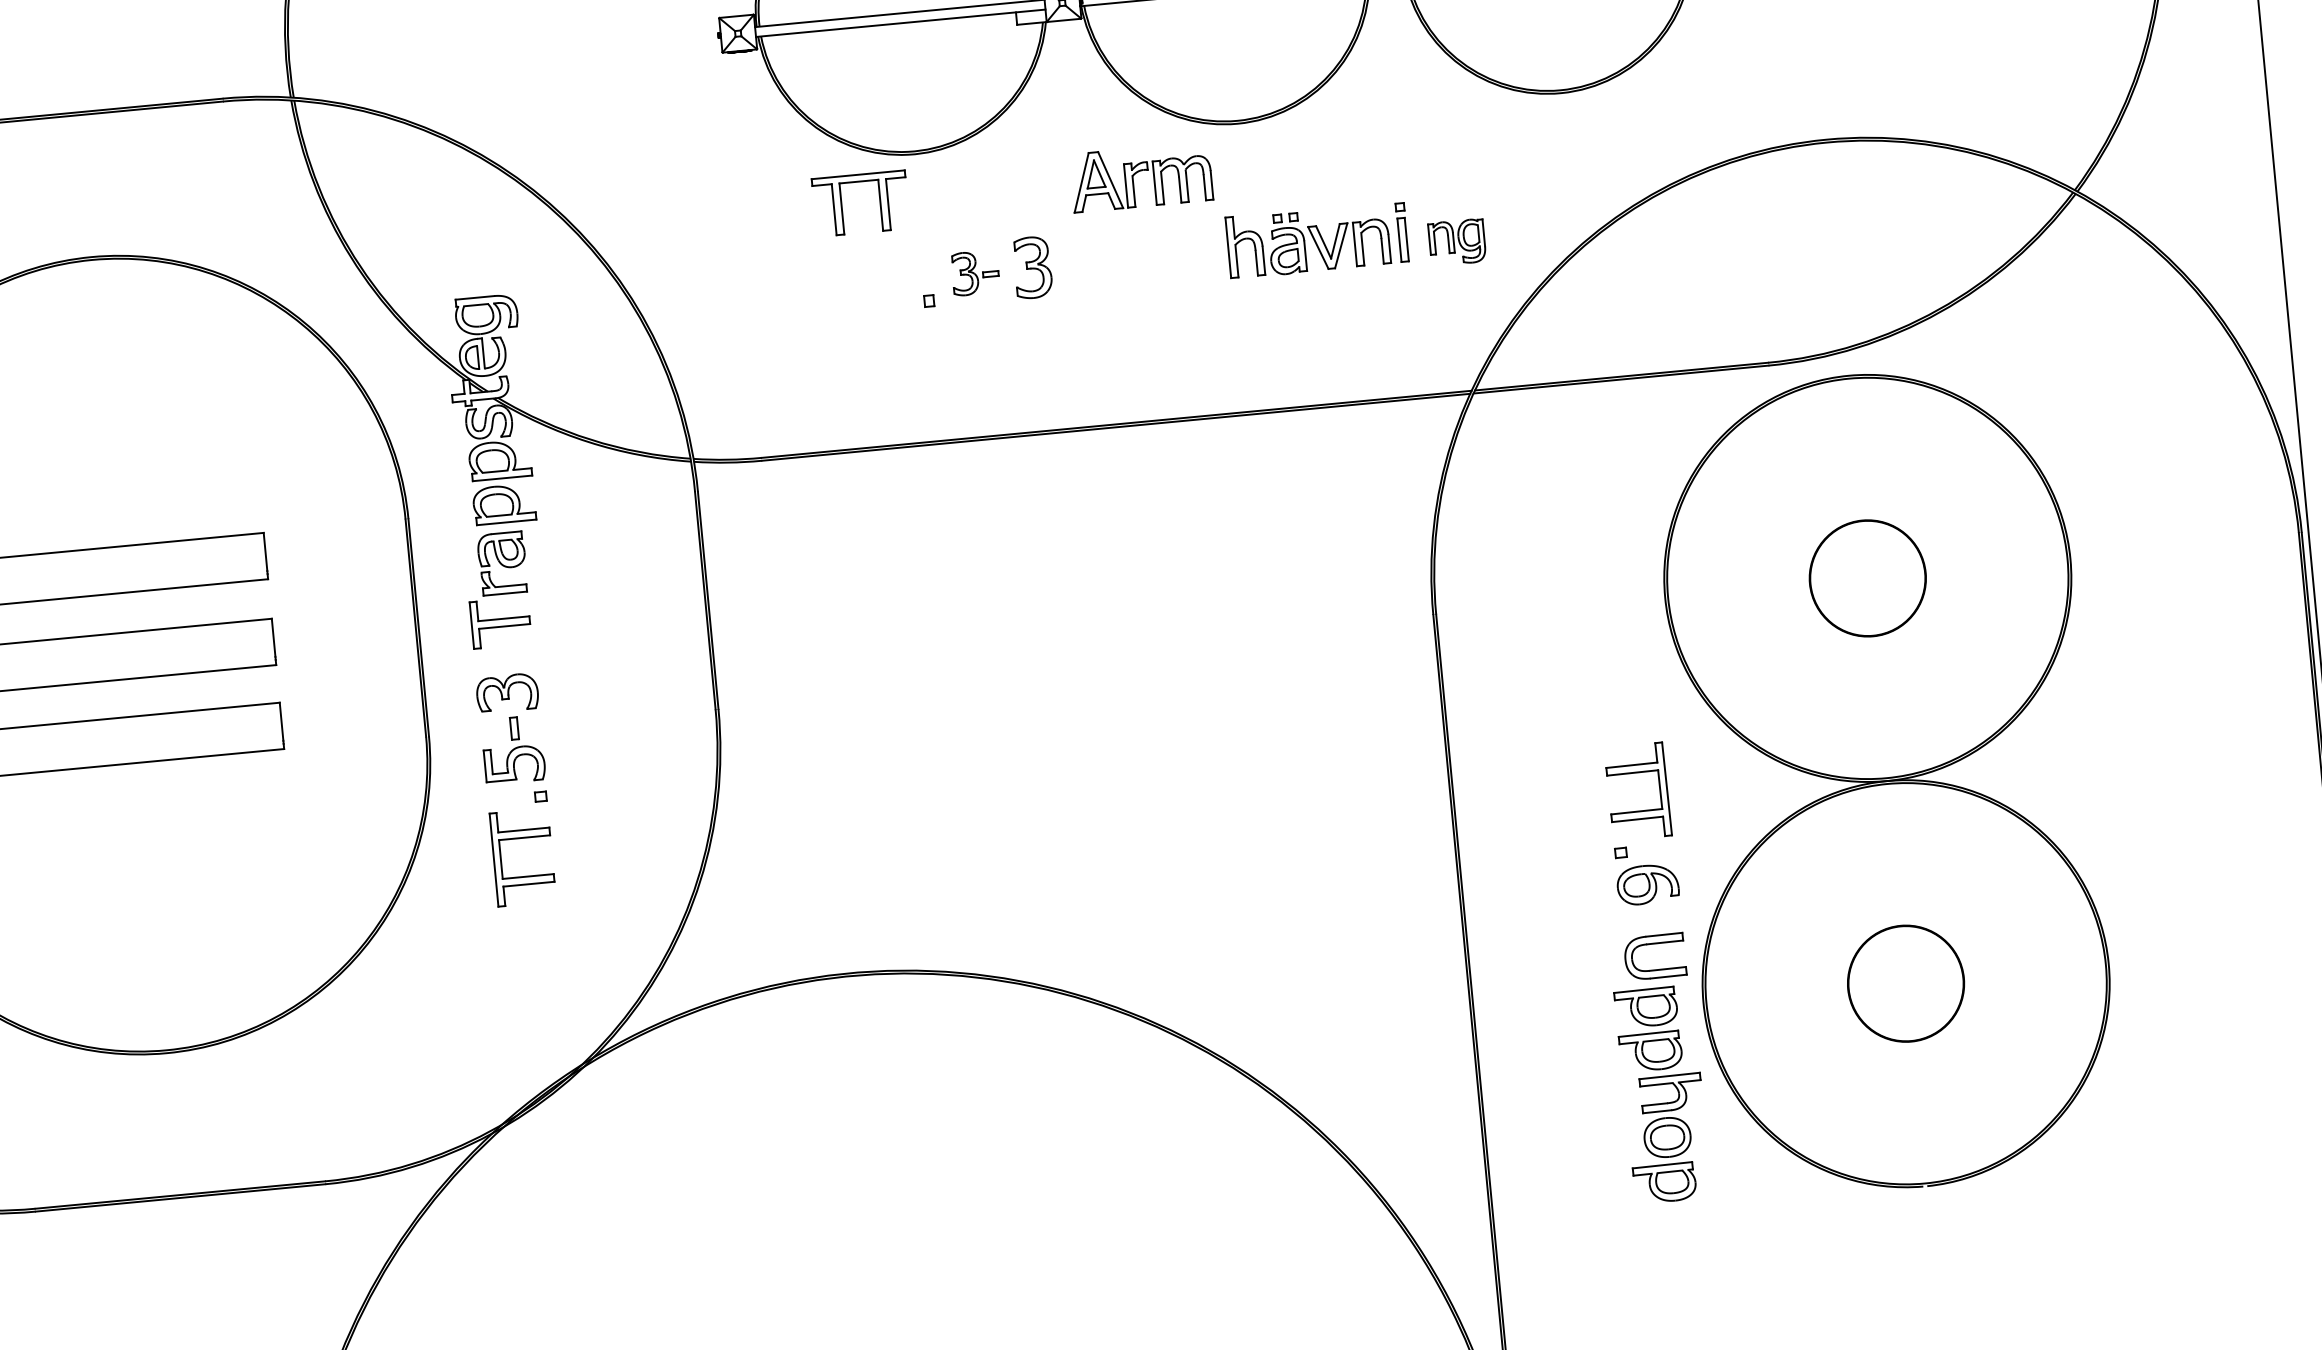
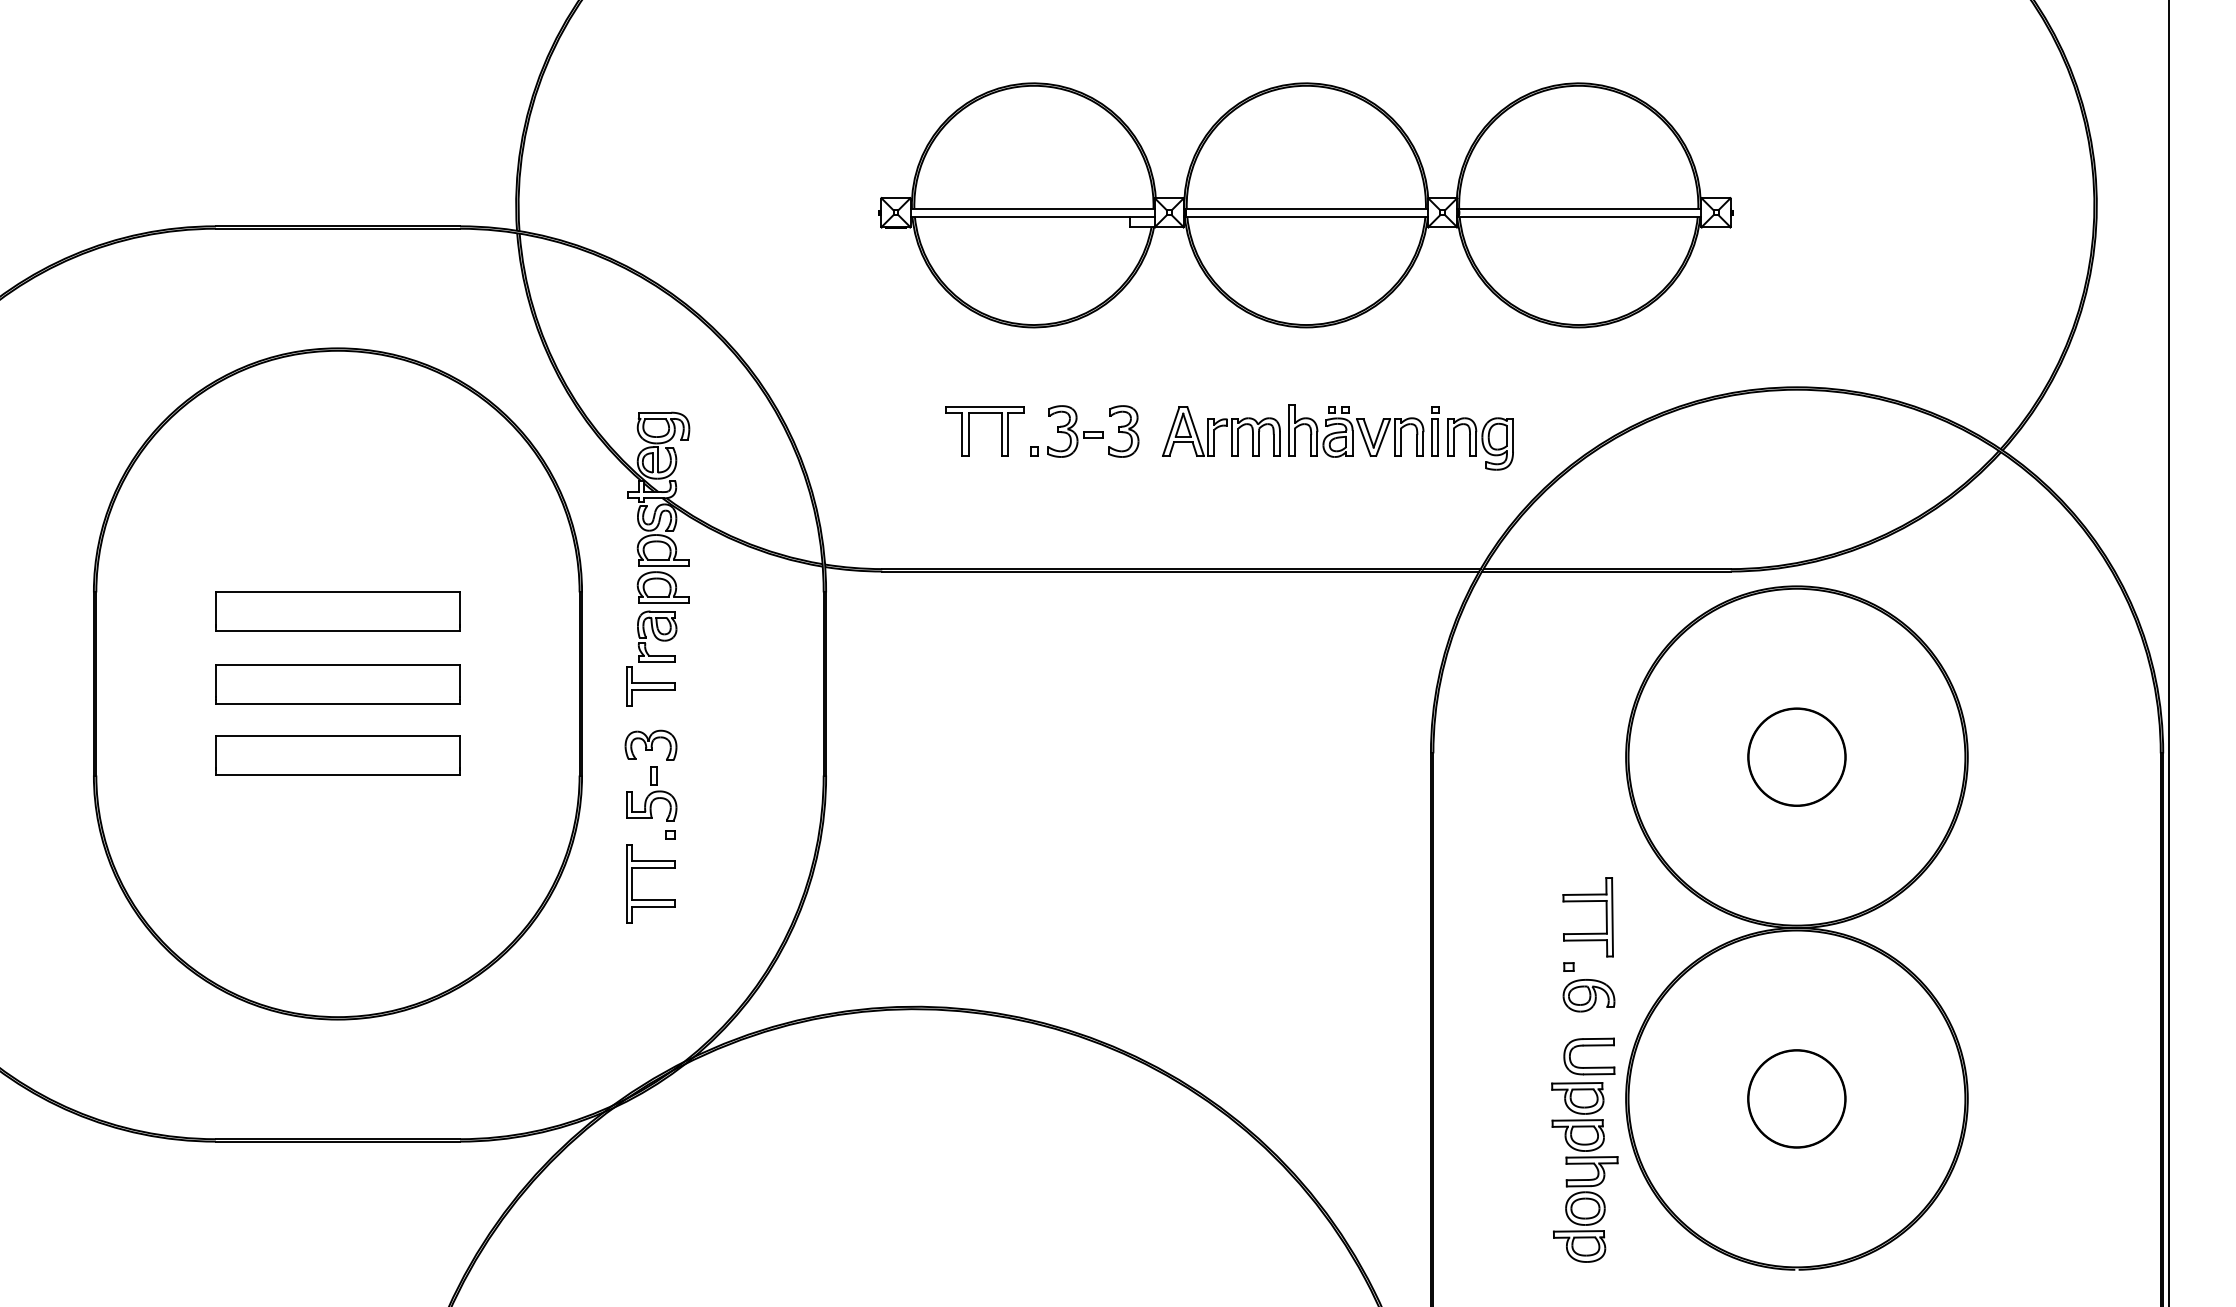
part: (1141, 177) -> (1221, 431), moved
part: (842, 205) -> (969, 431), moved
part: (1457, 241) -> (1480, 443), size x1.43
part: (975, 273) -> (1075, 431), size x1.43

